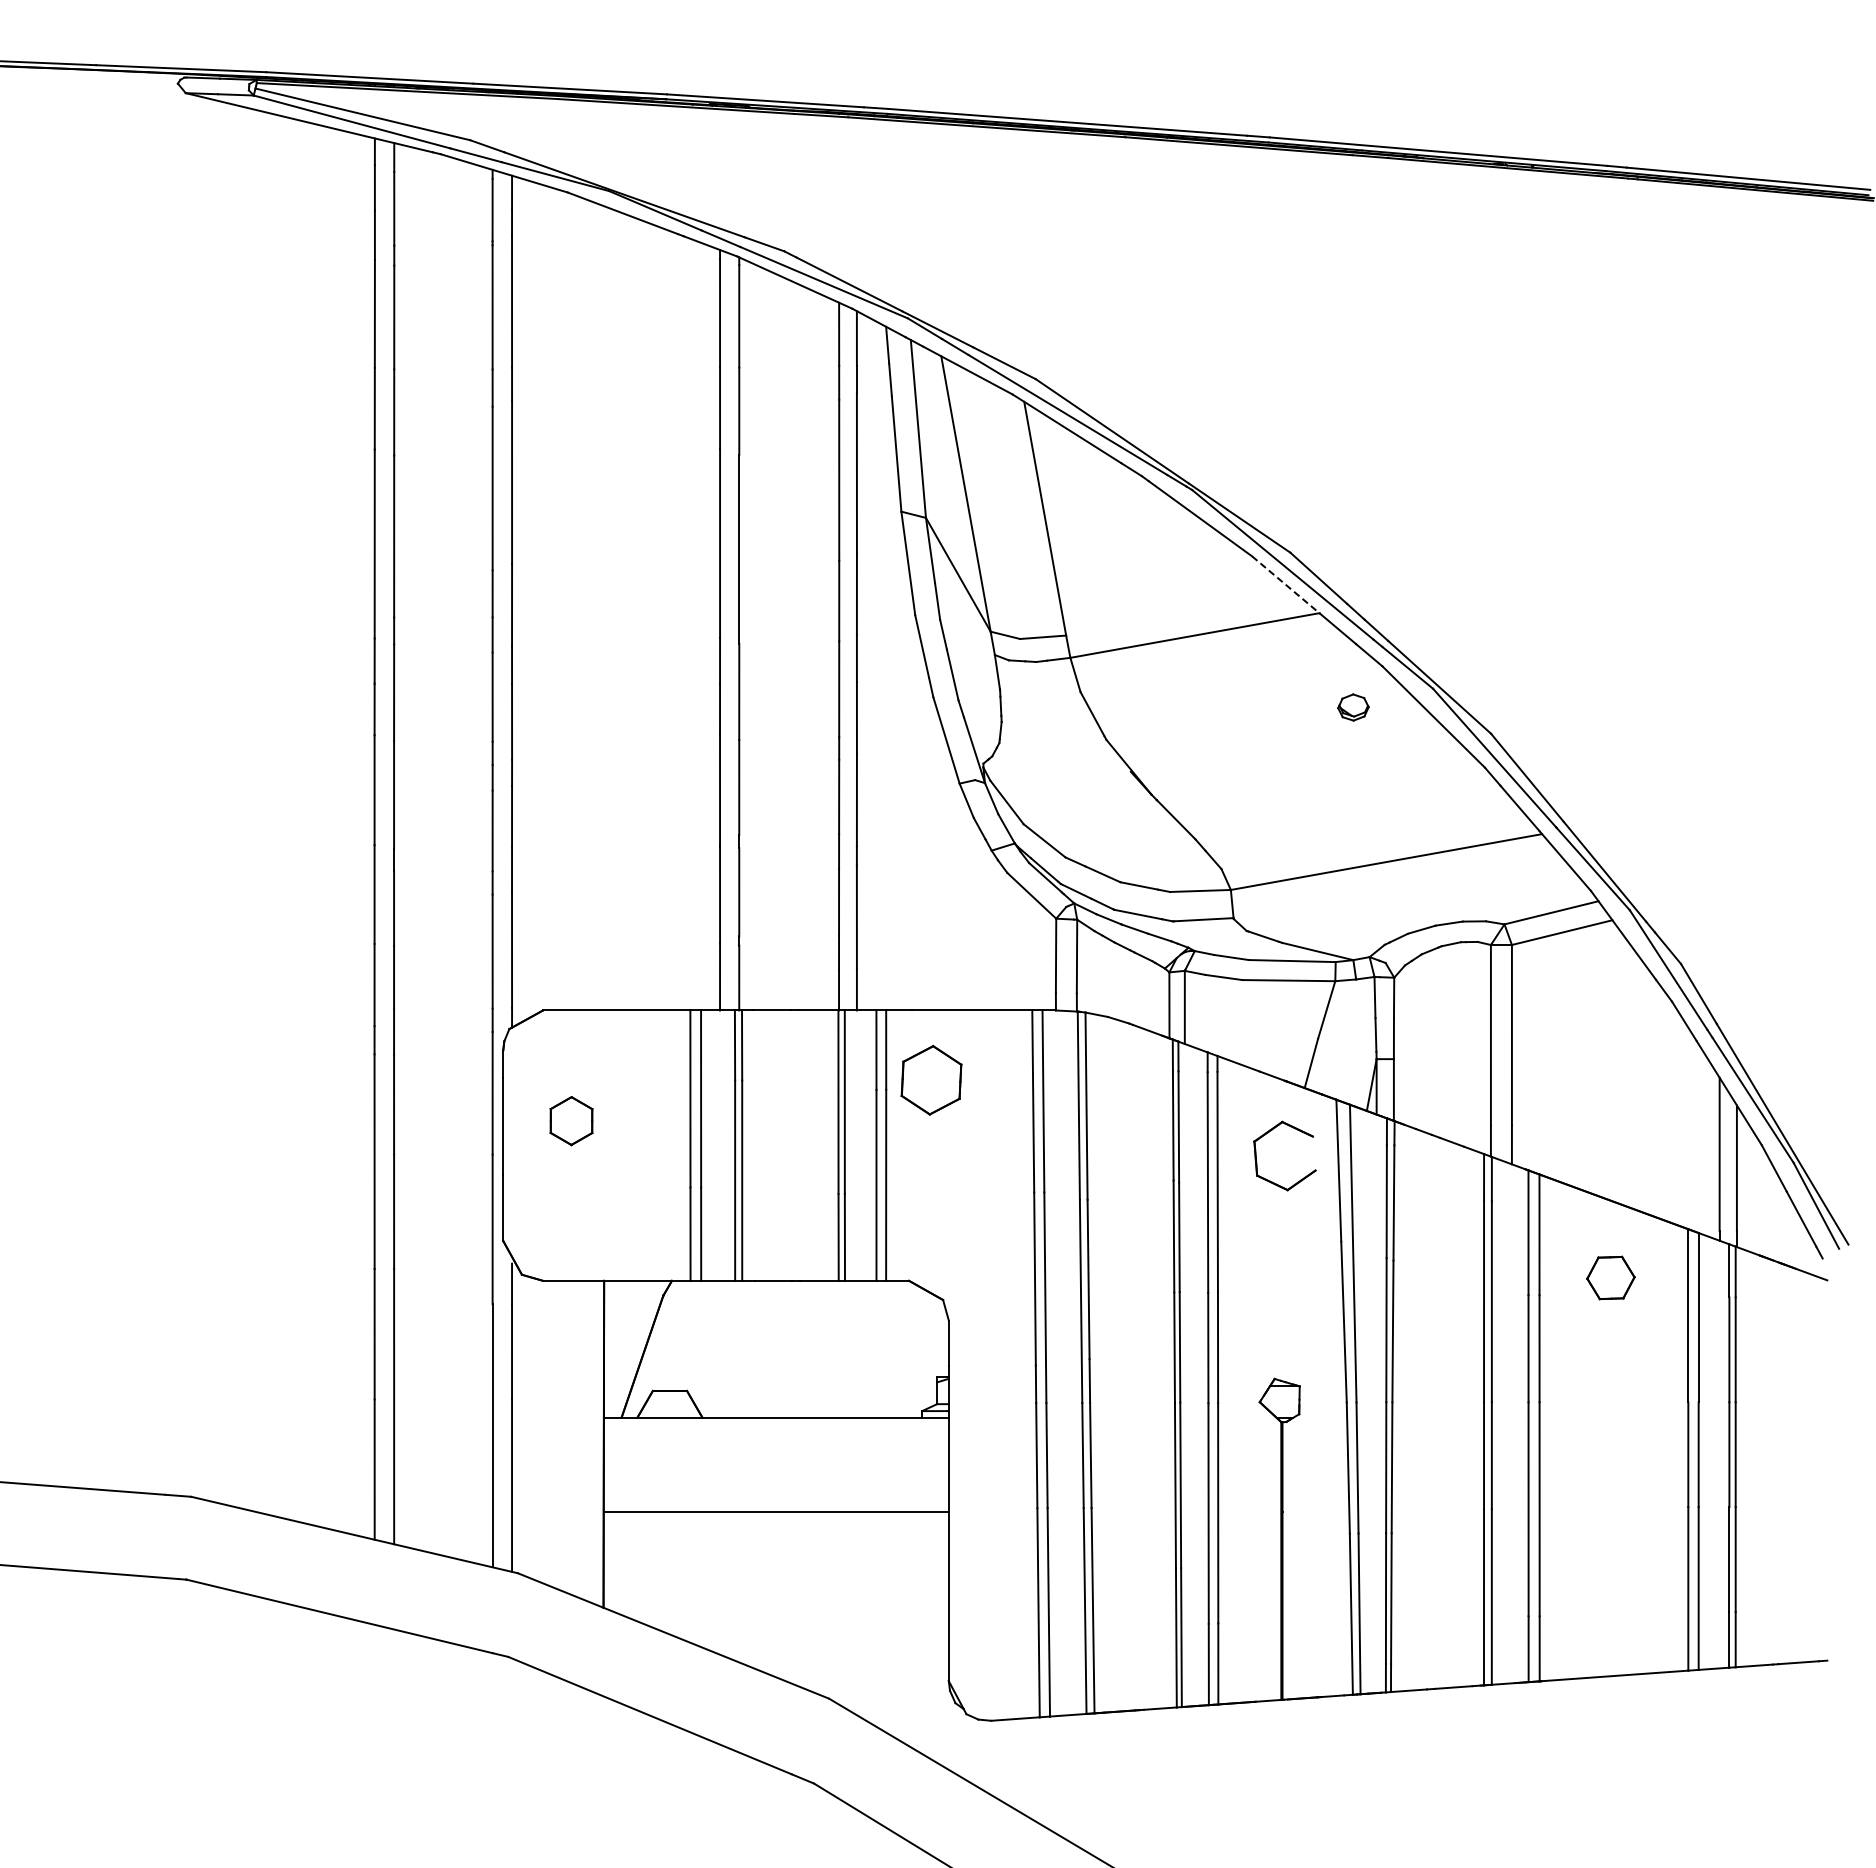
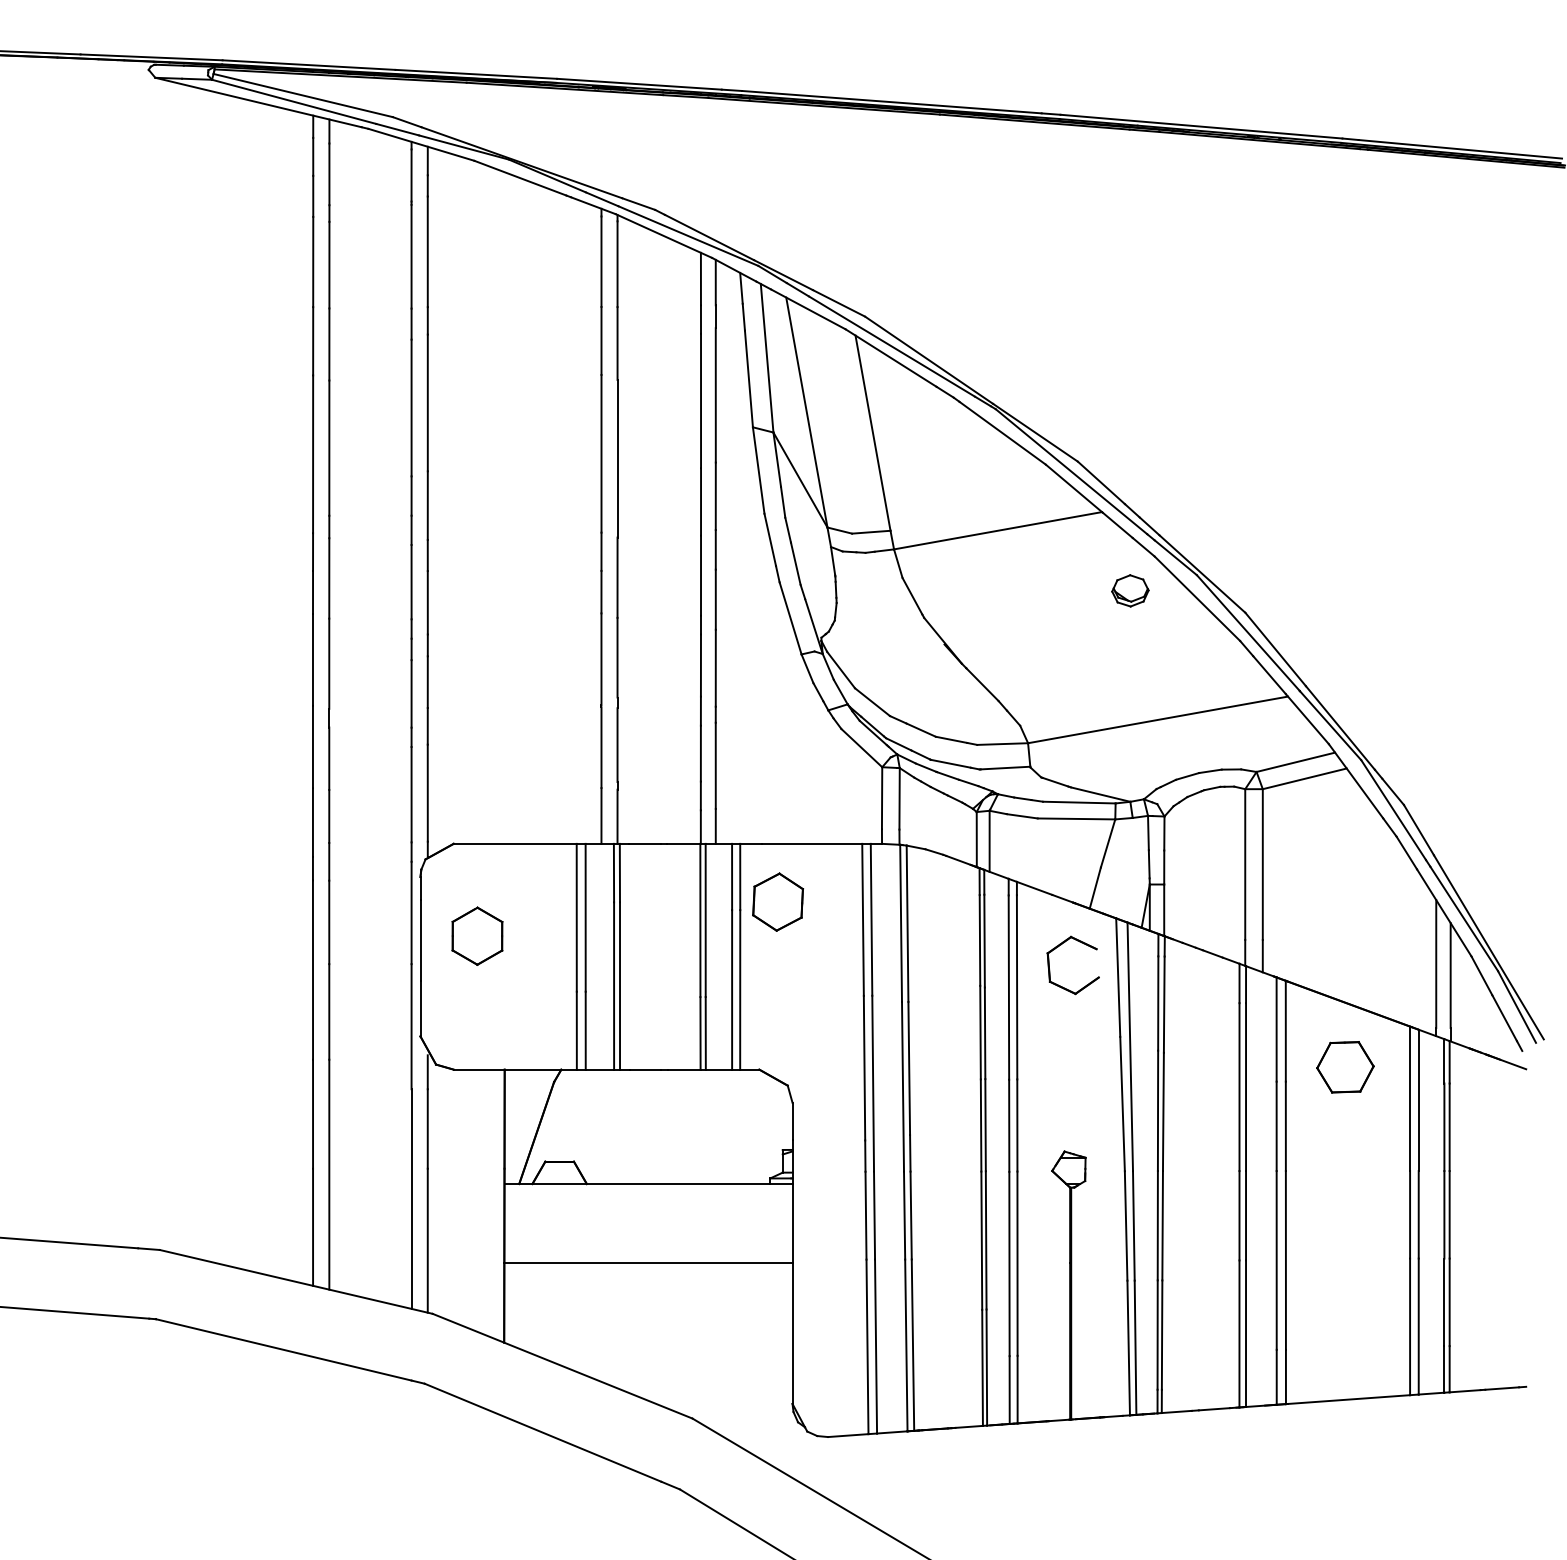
line: (1286, 585) -> (1074, 488), dashed -> solid
part: (1353, 707) -> (1130, 590), size x1.43
part: (571, 1120) -> (477, 935), size x1.43
part: (1610, 1277) -> (1345, 1066), size x1.43

